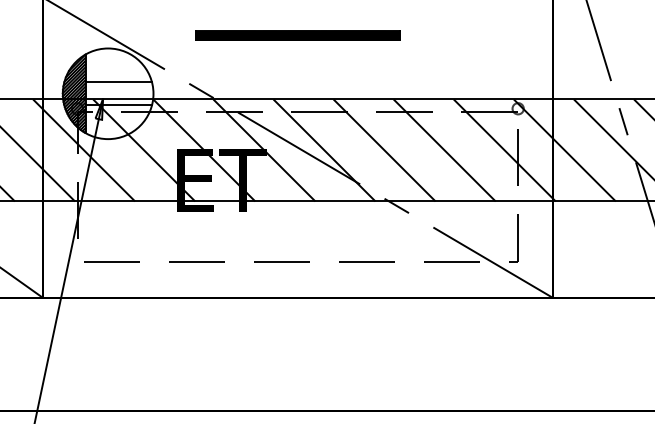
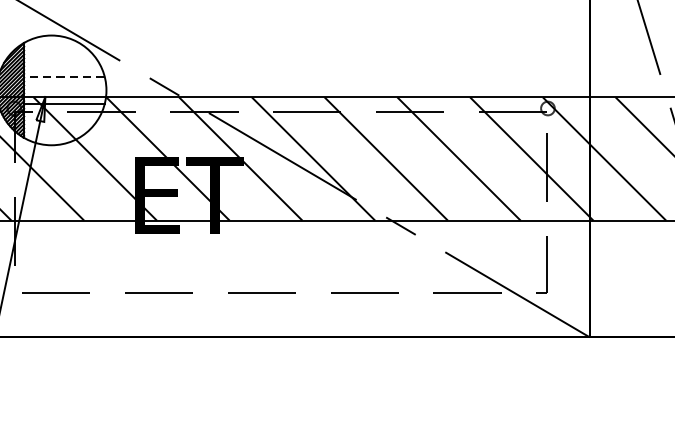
part: (297, 35) -> (280, 19), removed
line: (118, 82) -> (64, 76), solid -> dashed

